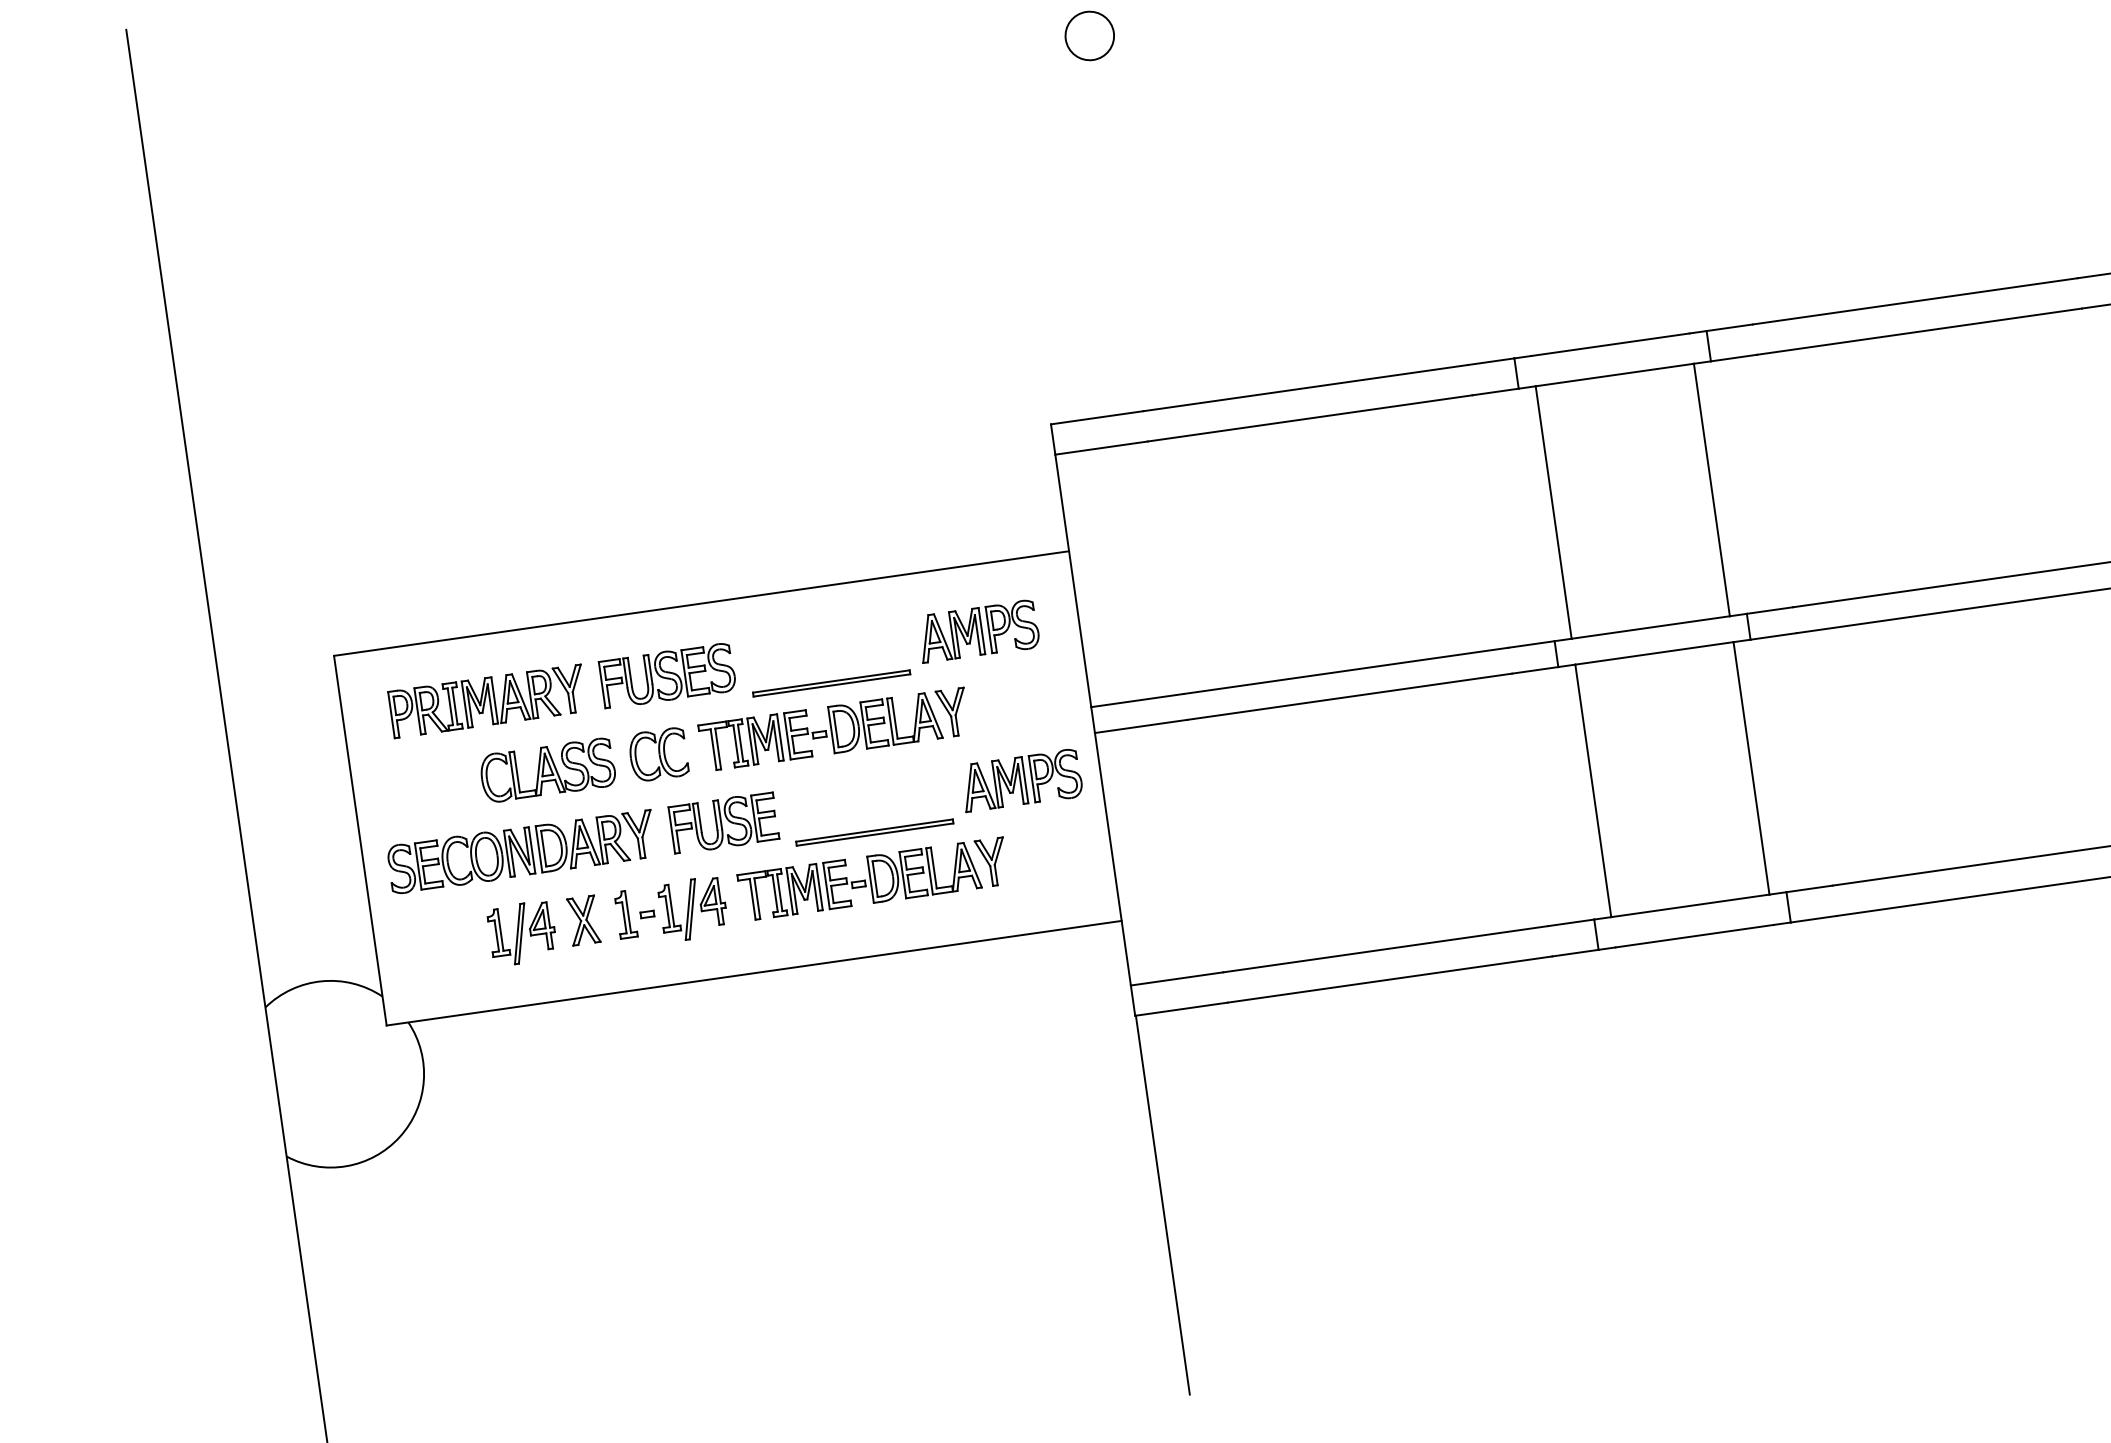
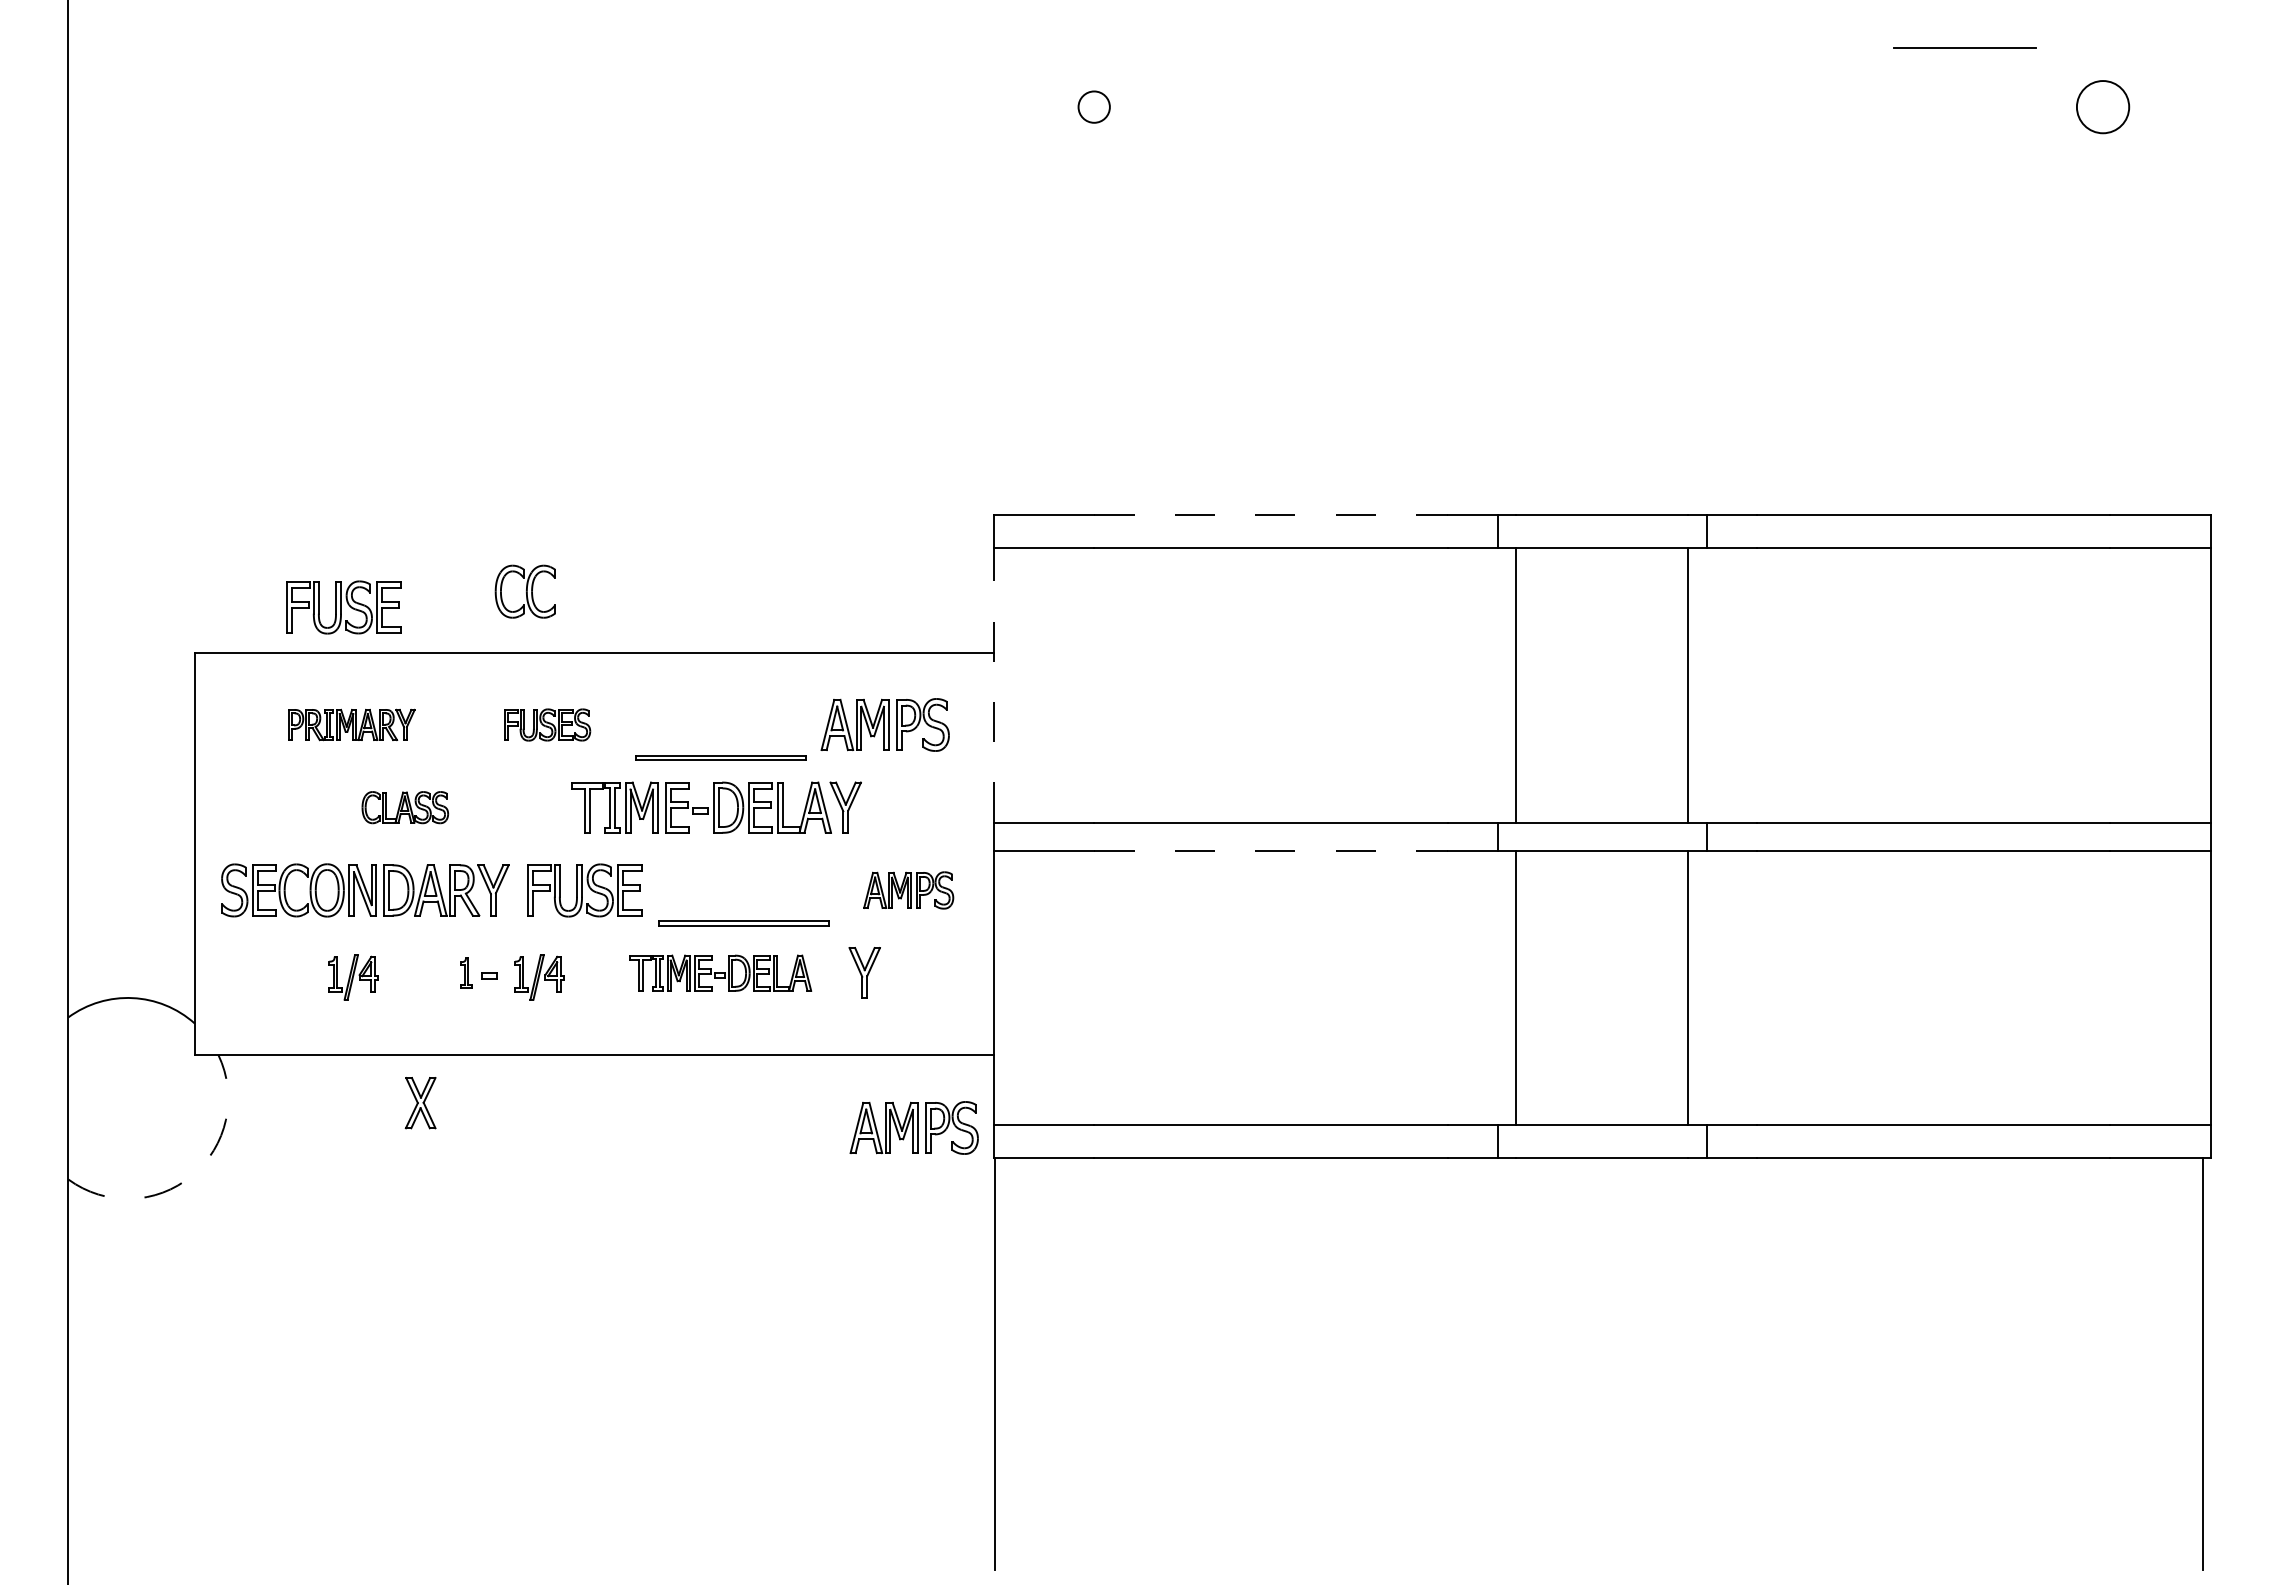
circle: (1090, 36) -> (1094, 107), size x0.6
line: (1306, 388) -> (1271, 515), solid -> dashed
line: (1073, 580) -> (994, 684), solid -> dashed
part: (464, 594) -> (343, 607), added
part: (667, 675) -> (547, 724), size x0.6
line: (1350, 696) -> (1271, 850), solid -> dashed
part: (487, 701) -> (351, 724), size x0.6
part: (657, 754) -> (524, 591), moved
part: (548, 770) -> (405, 807), size x0.6
part: (1021, 780) -> (908, 890), size x0.7
part: (859, 881) -> (720, 973), size x0.7
part: (693, 909) -> (539, 977), size x0.7
part: (625, 914) -> (466, 972), size x0.6
part: (583, 920) -> (420, 1103), moved
part: (522, 933) -> (353, 977), size x0.7
part: (1057, 998) -> (913, 1127), added
arc: (399, 1136) -> (191, 1175), solid -> dashed

